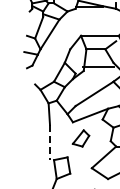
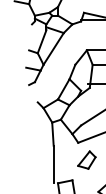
line: (49, 142) -> (53, 164), dashed -> solid

